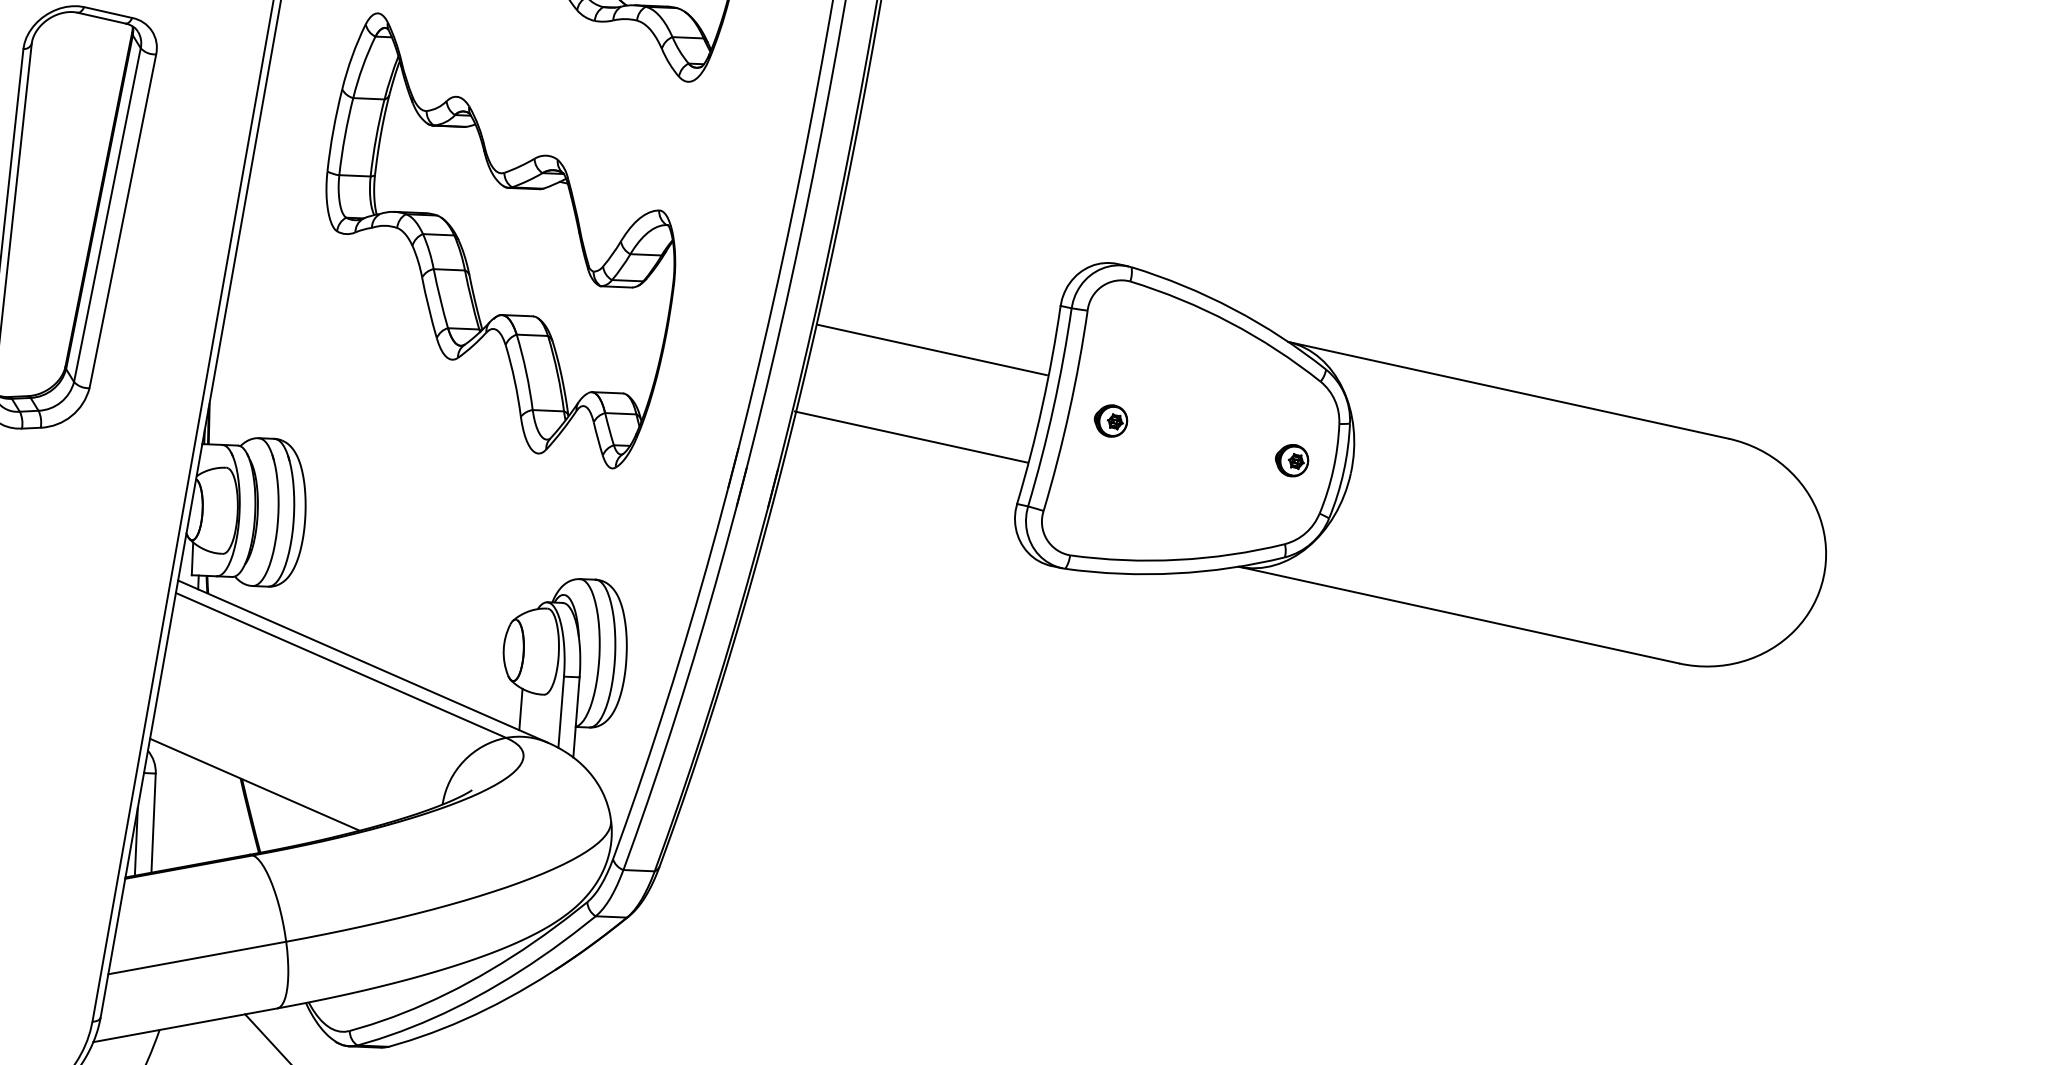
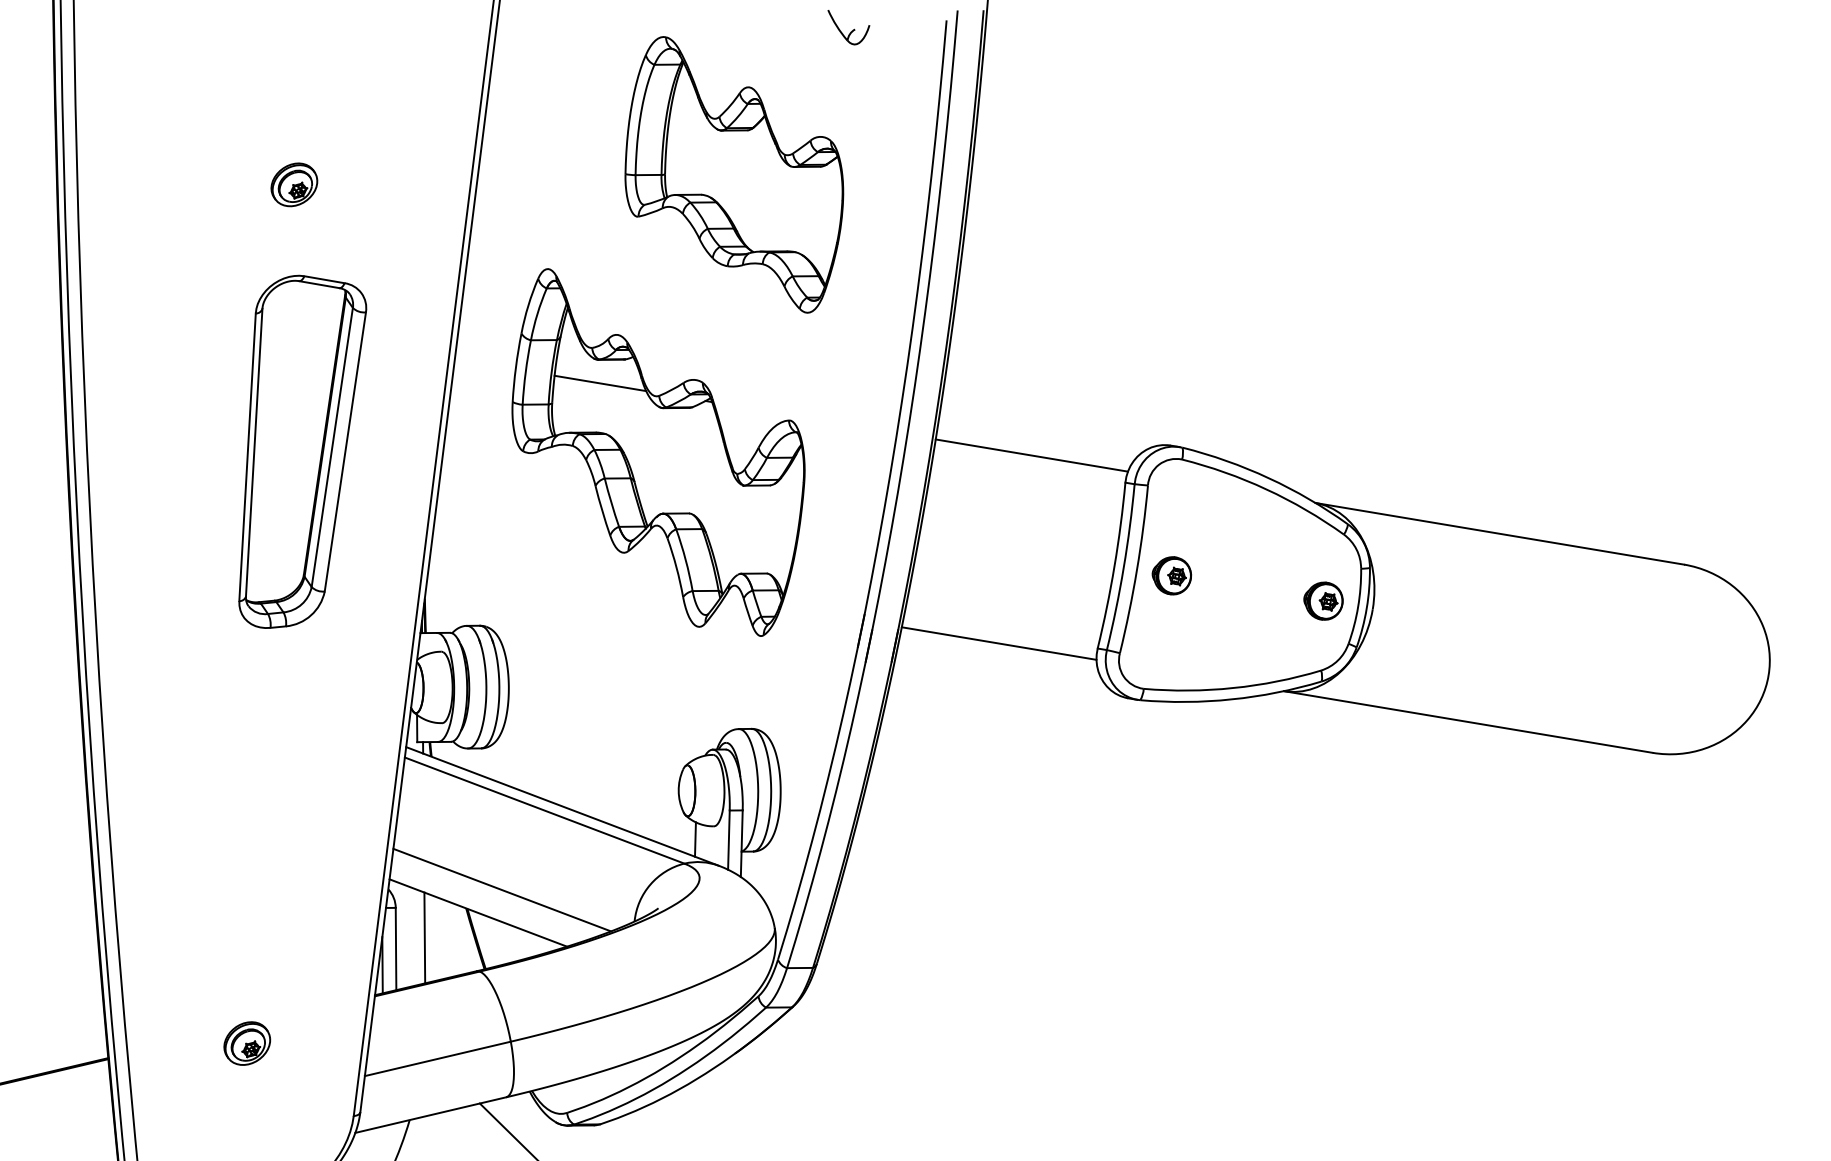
line: (434, 154) -> (600, 383), added
line: (931, 349) -> (1031, 455), moved
part: (1110, 420) -> (1171, 575), size x1.43
line: (910, 436) -> (998, 643), moved
part: (1292, 459) -> (1323, 600), size x1.43
line: (285, 757) -> (502, 889), added
line: (188, 810) -> (424, 937), added

